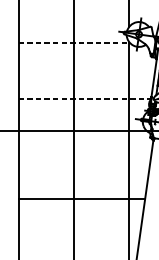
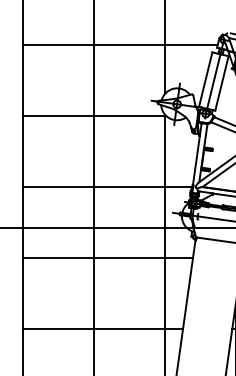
line: (74, 43) -> (94, 115), dashed -> solid
line: (84, 98) -> (107, 186), dashed -> solid
line: (84, 153) -> (107, 257), added
line: (80, 199) -> (102, 328), moved

